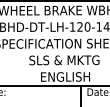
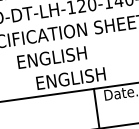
text: (64, 60) -> (66, 55), SLS & MKTG -> ENGLISH

